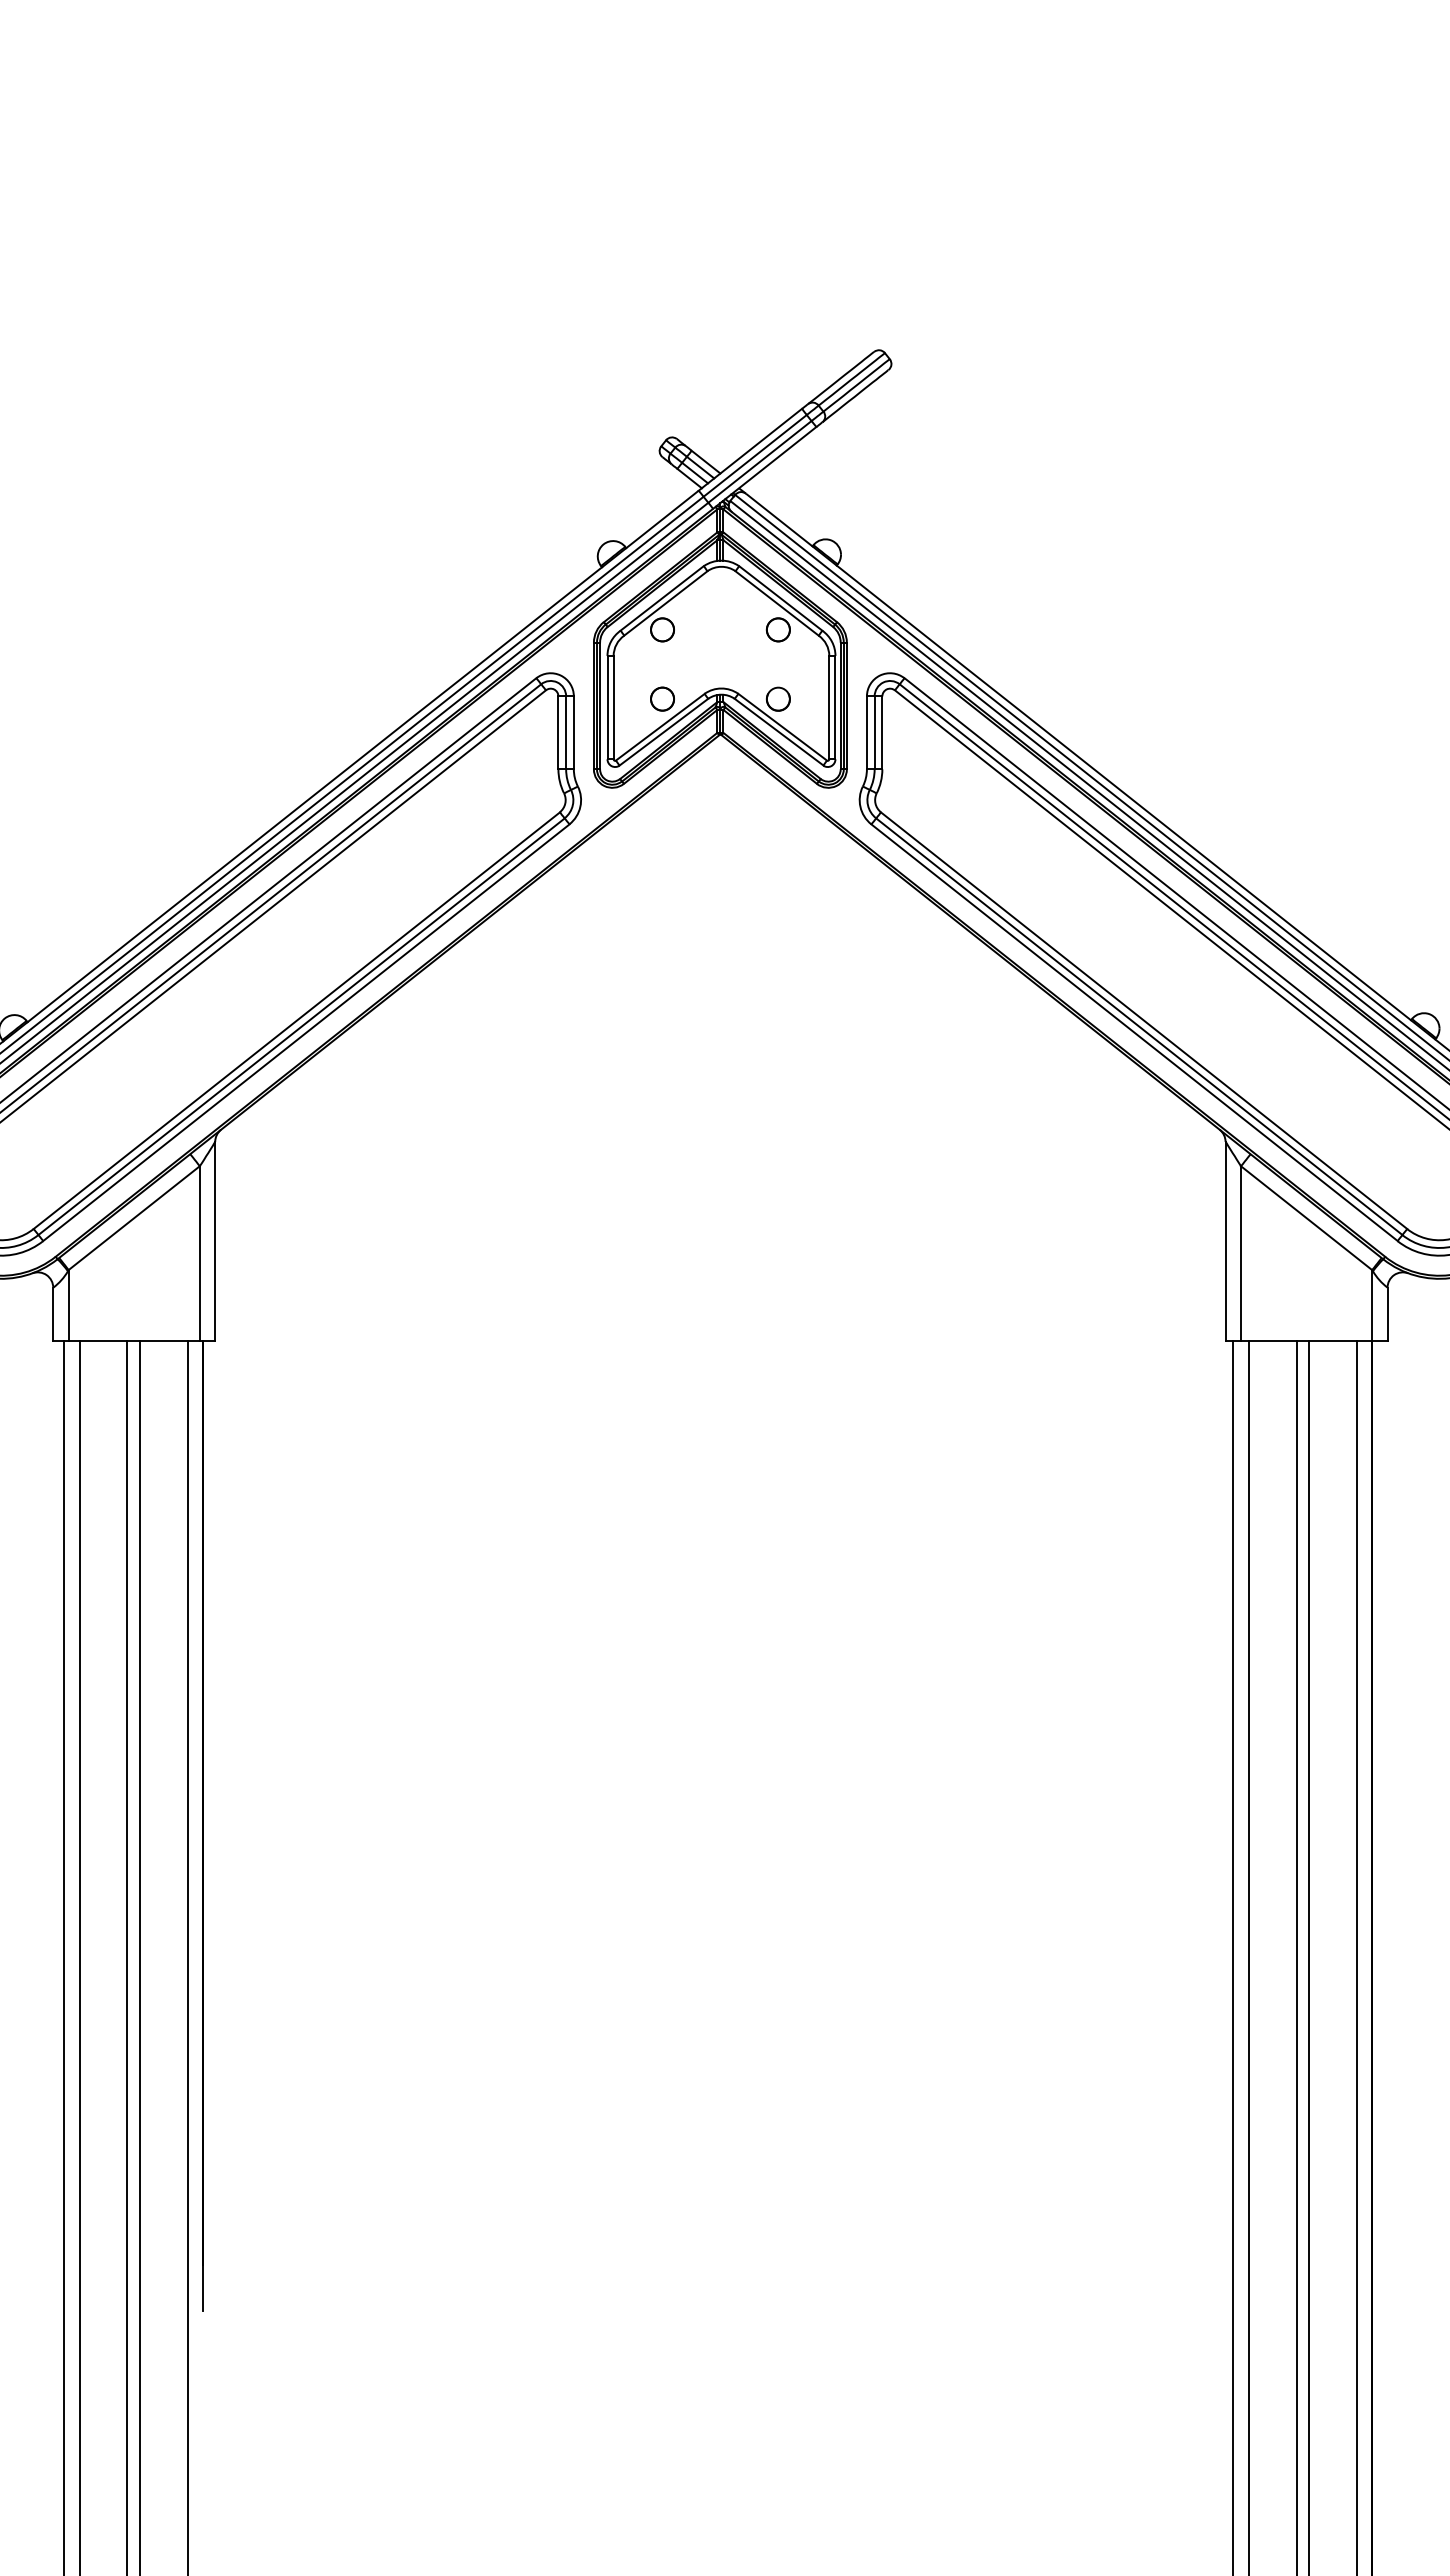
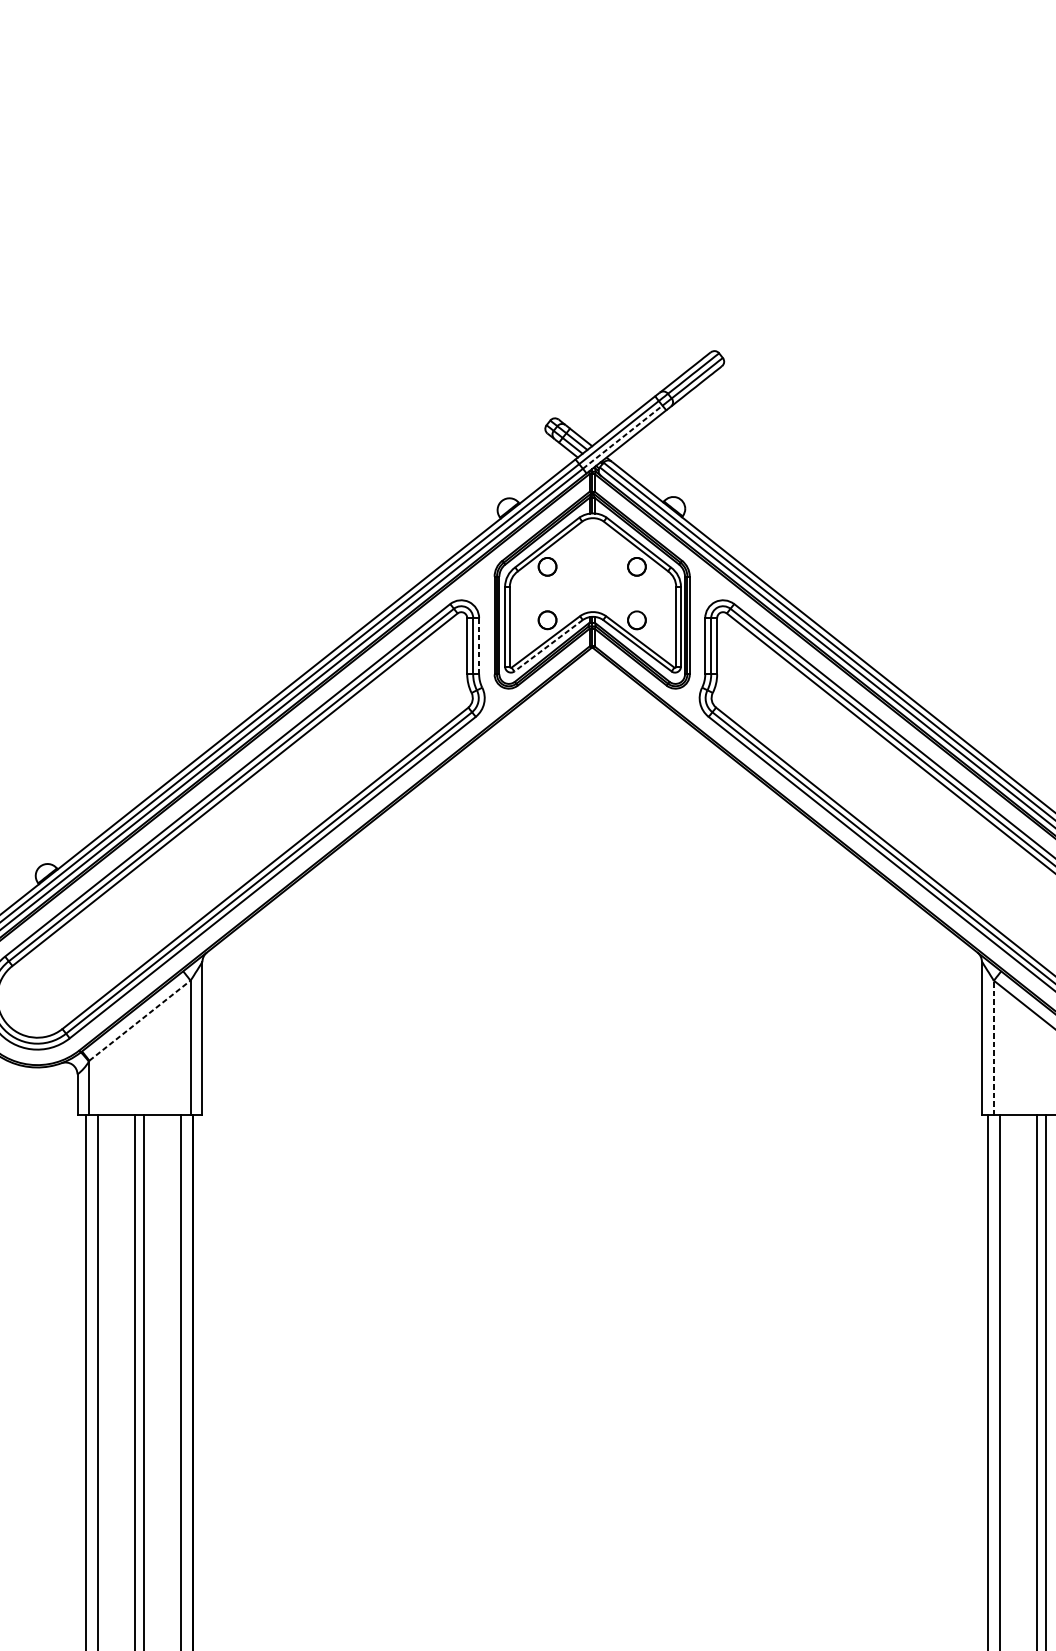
line: (759, 461) -> (622, 436), solid -> dashed
line: (573, 732) -> (478, 646), solid -> dashed
line: (663, 732) -> (548, 646), solid -> dashed
line: (134, 1218) -> (140, 1020), solid -> dashed
line: (1241, 1252) -> (994, 1047), solid -> dashed

